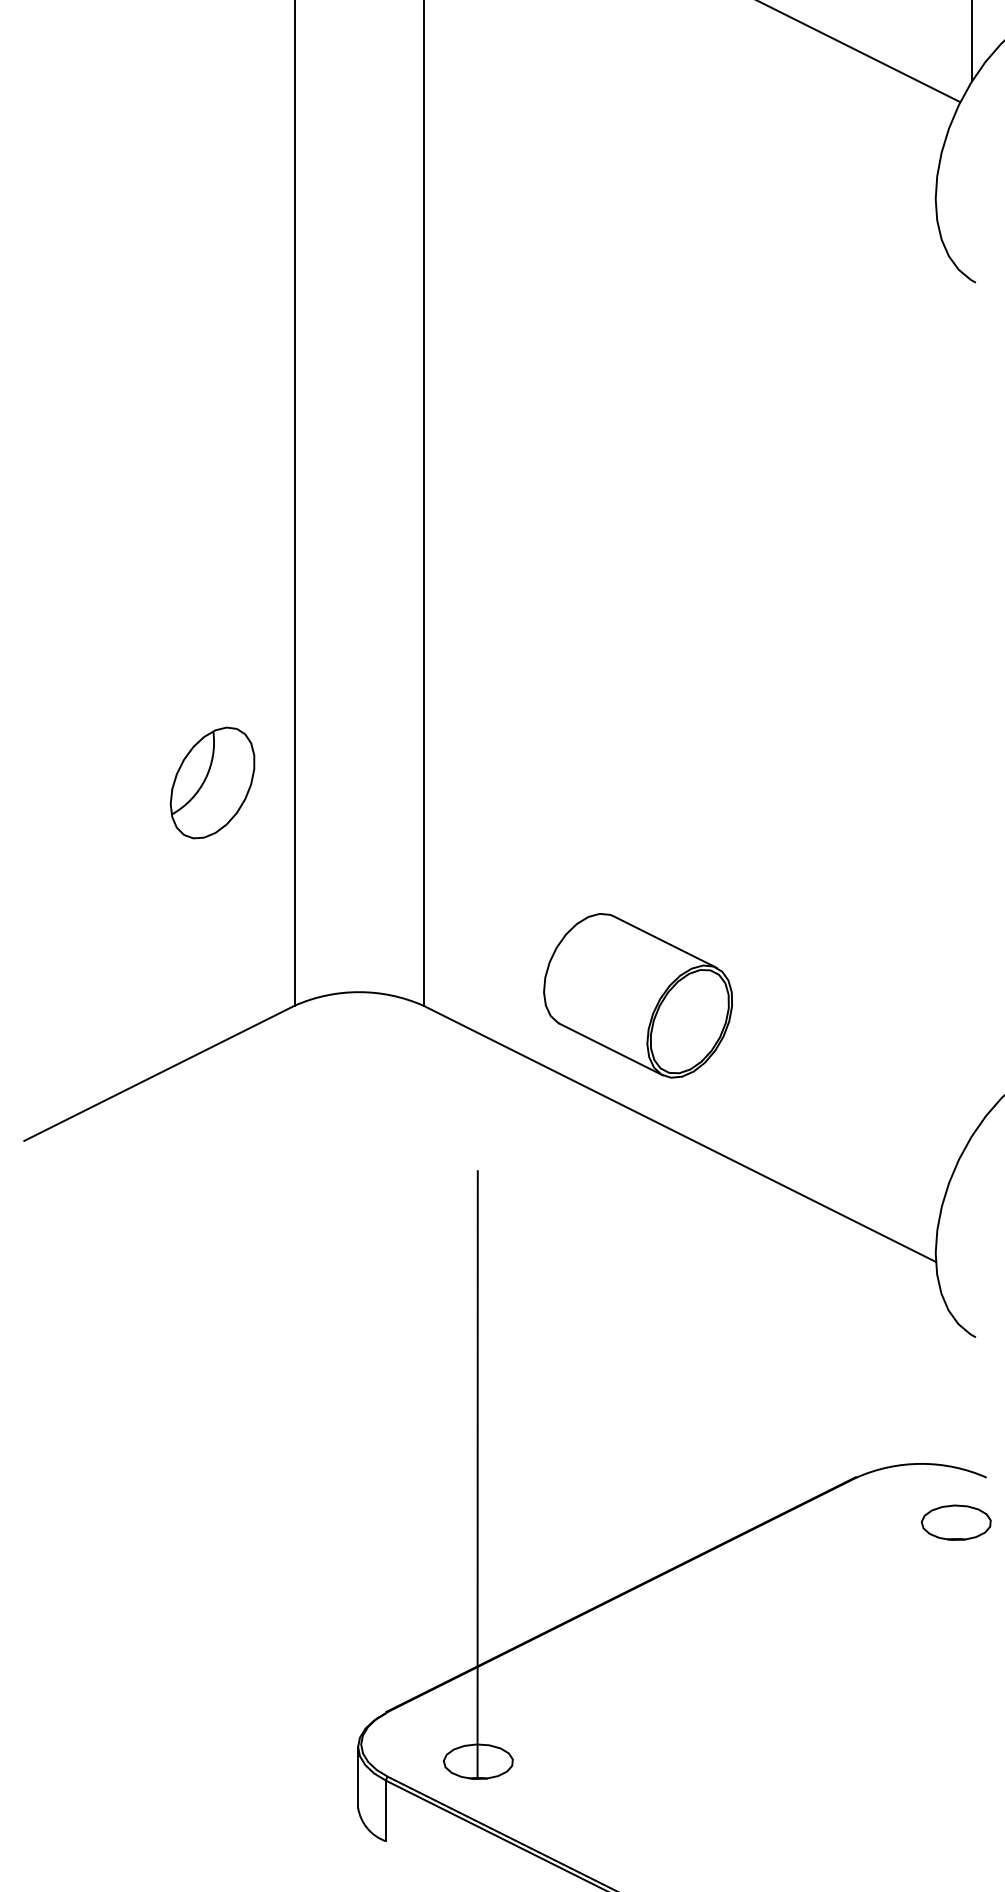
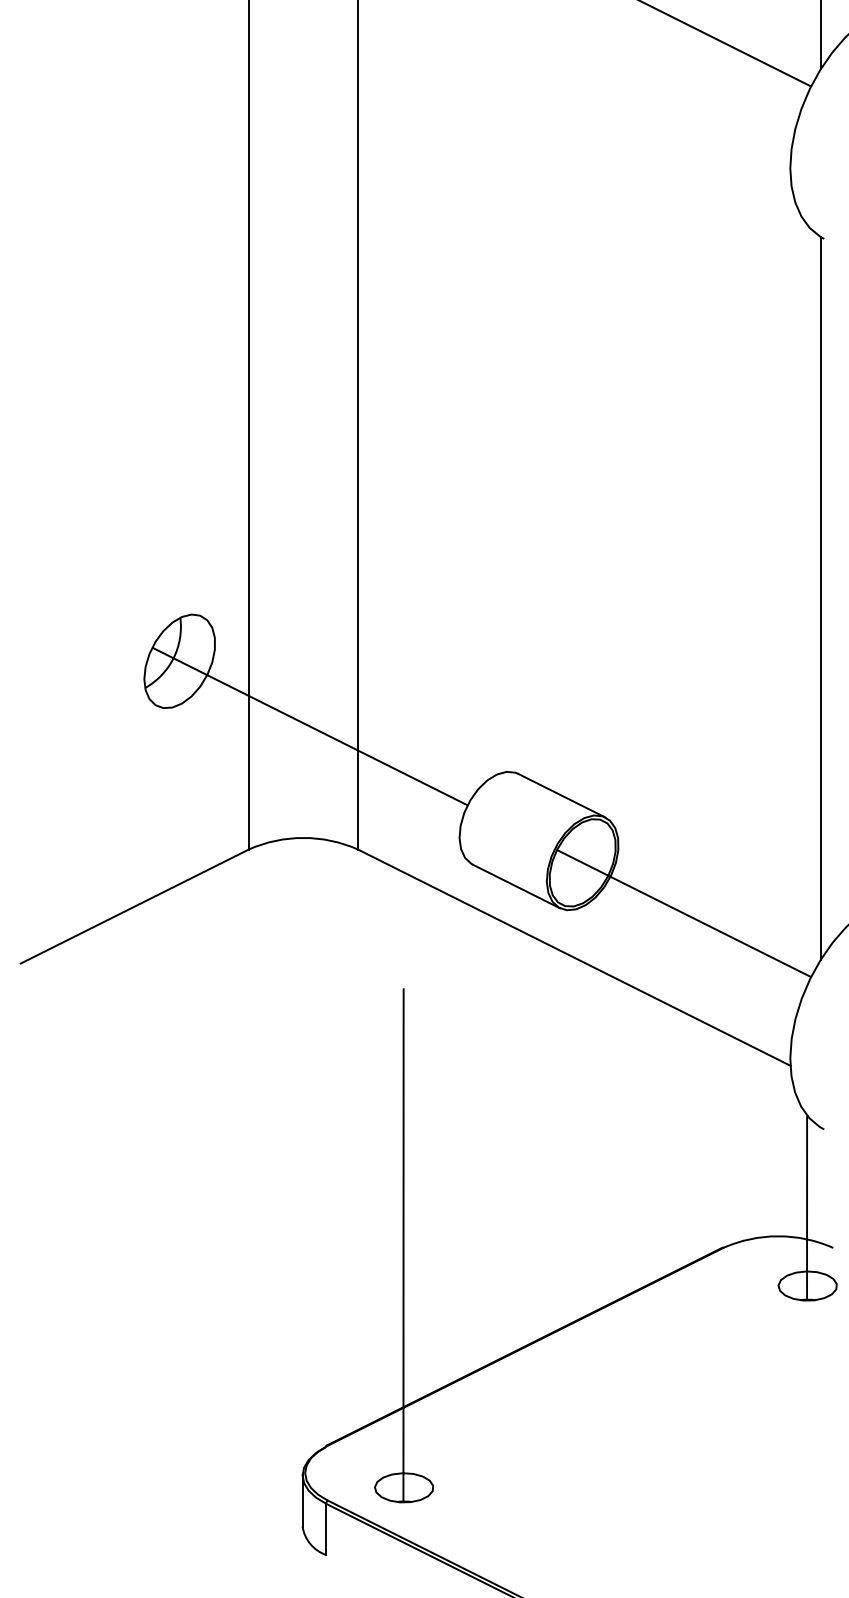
line: (971, 708) -> (820, 598), added
line: (366, 859) -> (309, 725), added
line: (809, 1081) -> (683, 913), added
line: (955, 1430) -> (807, 1208), added

